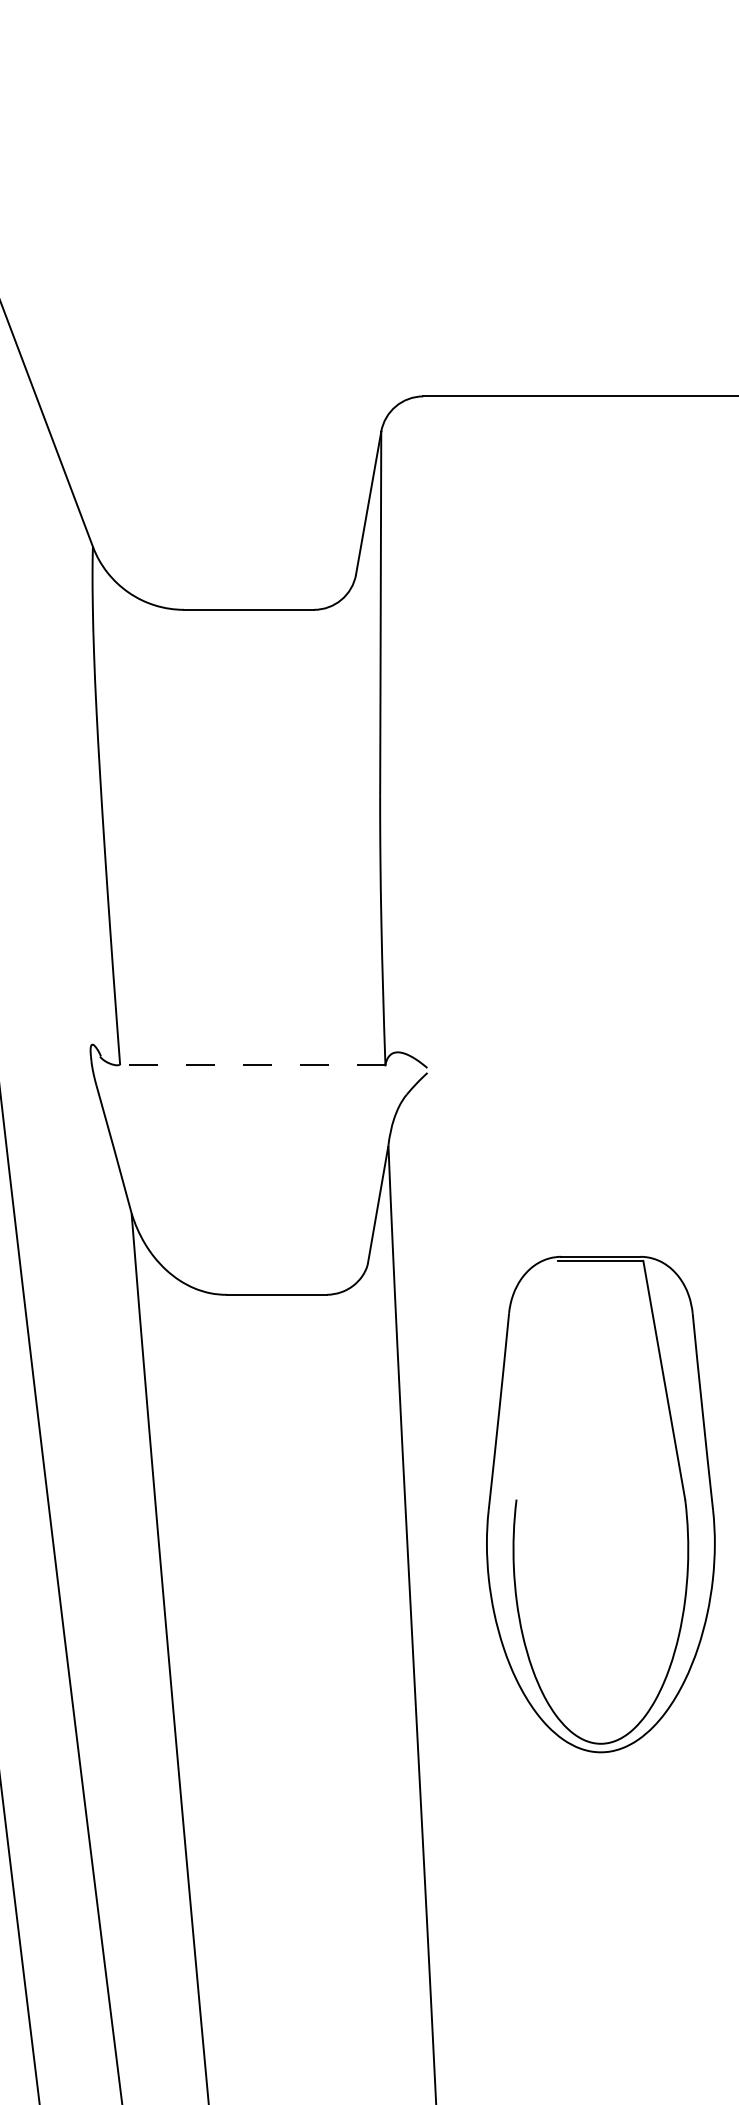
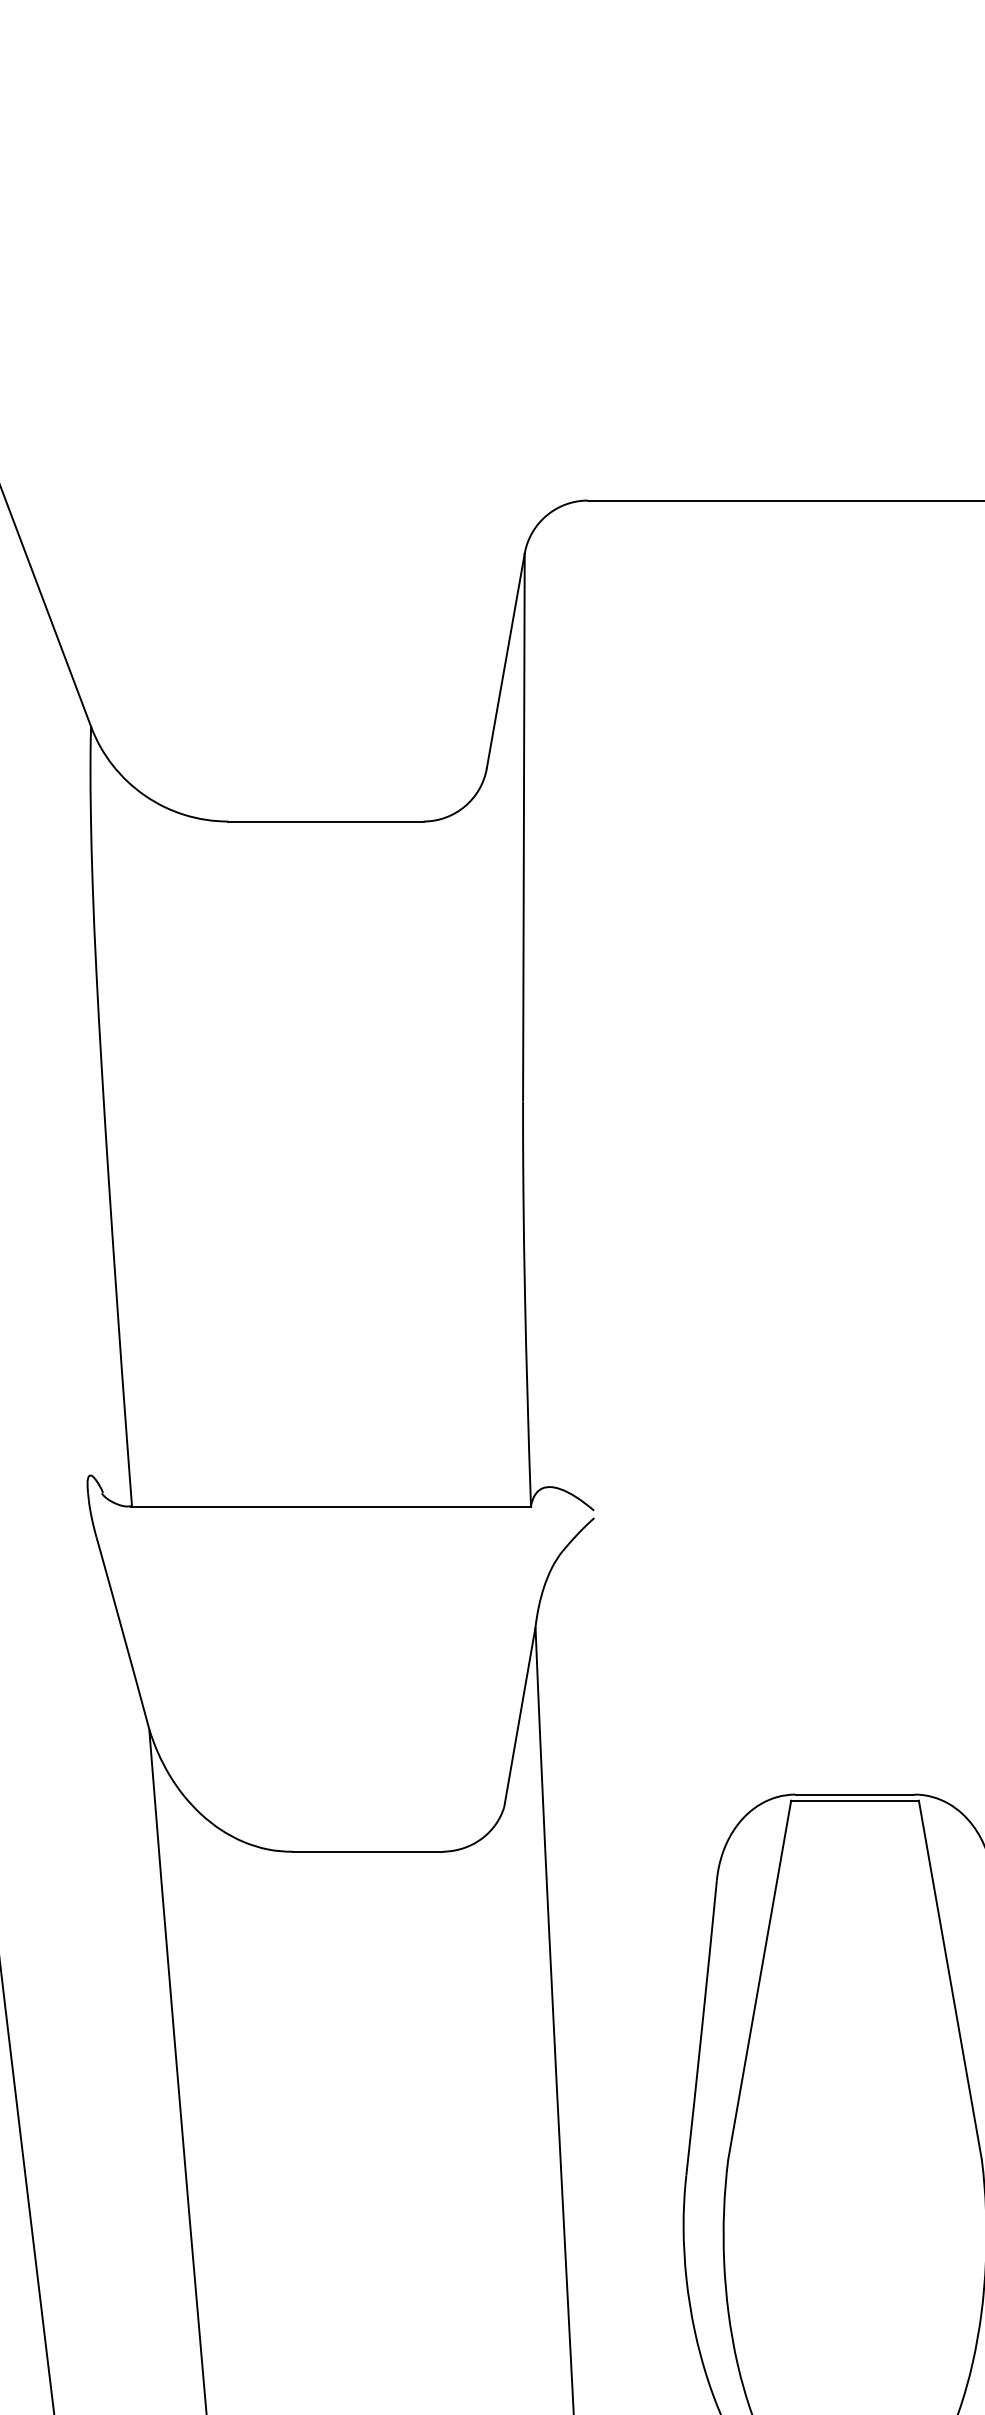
line: (252, 1065) -> (331, 1506), dashed -> solid
line: (537, 1379) -> (759, 1979), added

